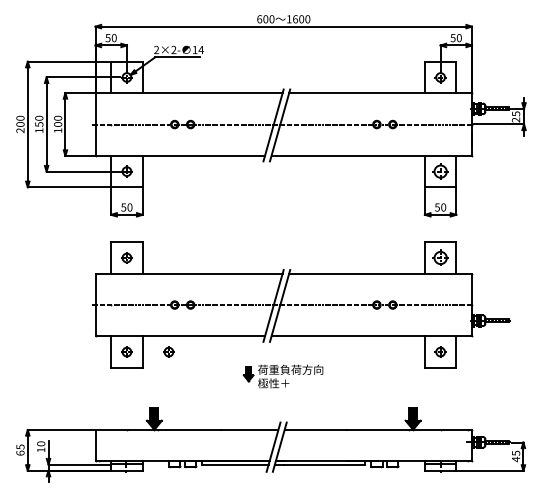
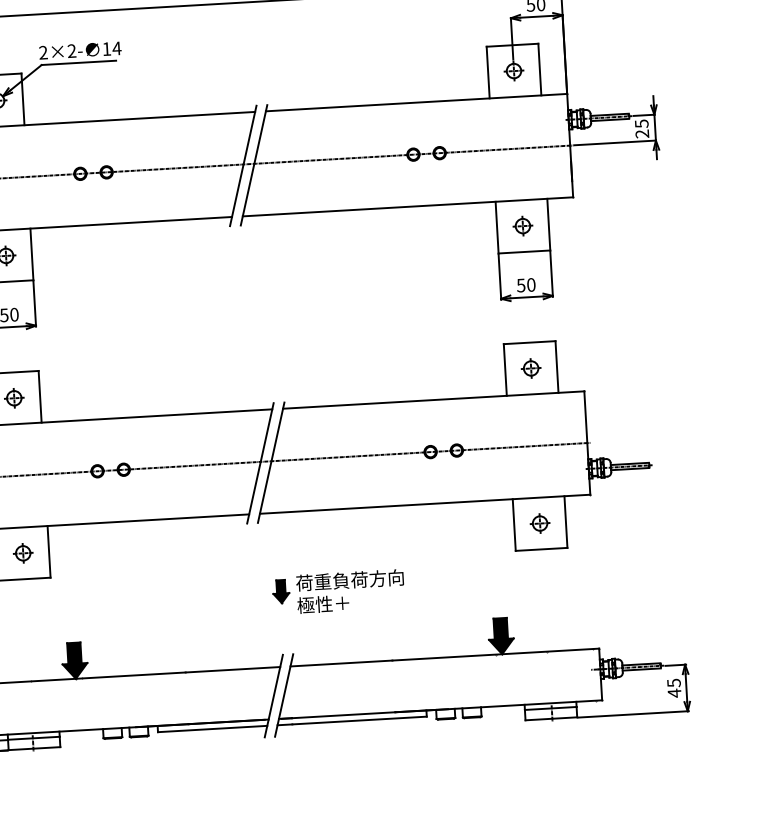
part: (440, 171) -> (522, 225), size x0.71
part: (440, 257) -> (530, 367), size x0.71
part: (168, 351) -> (91, 548), removed
part: (282, 376) -> (337, 592), moved

